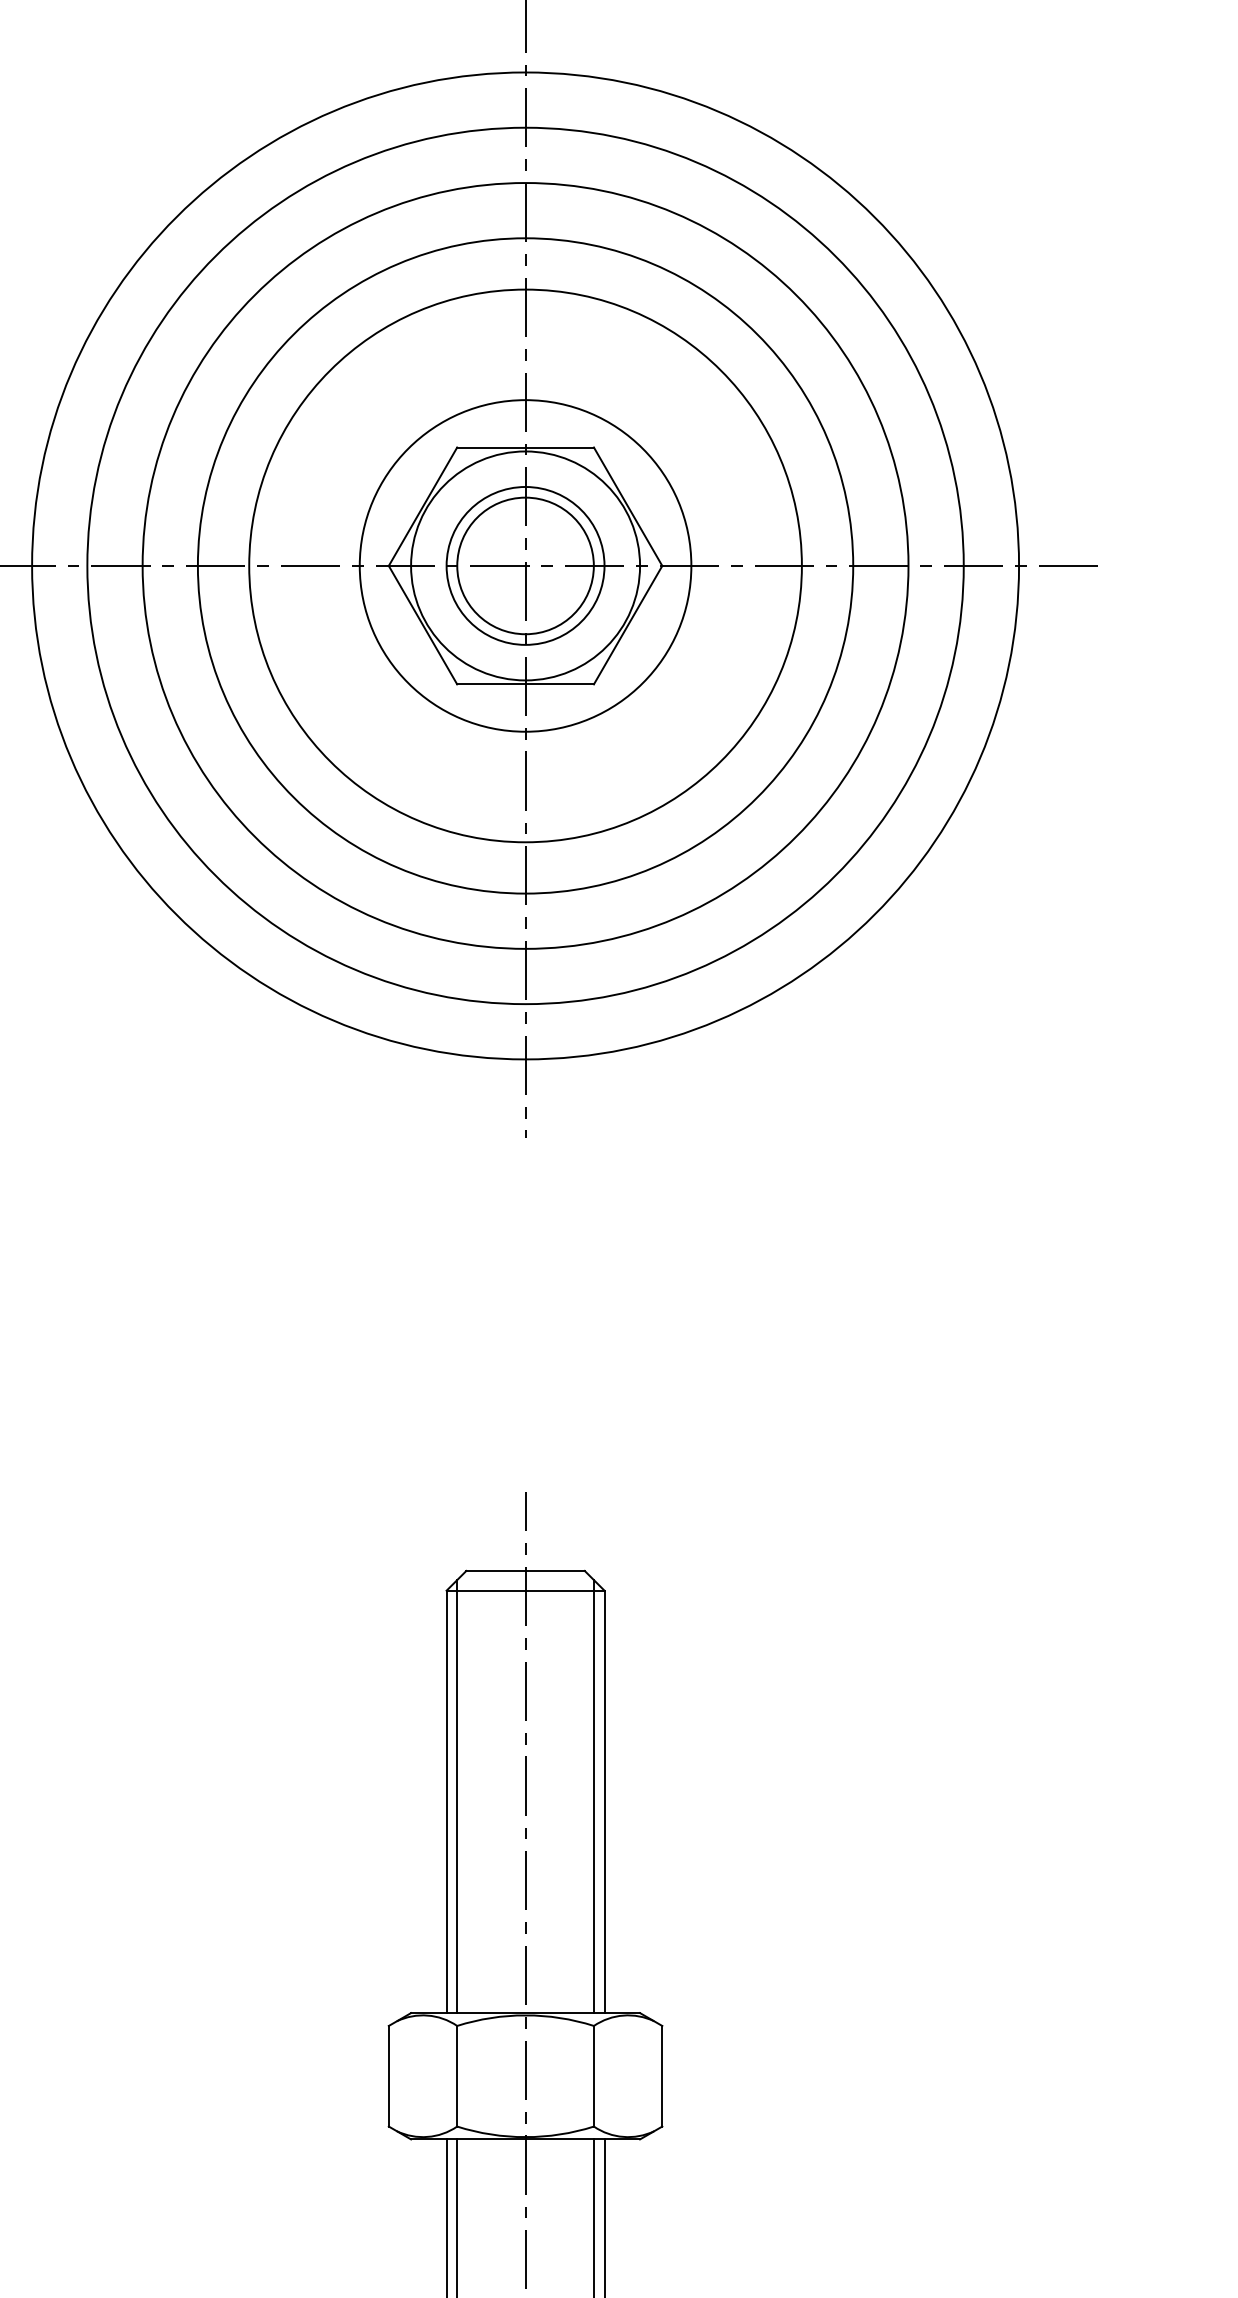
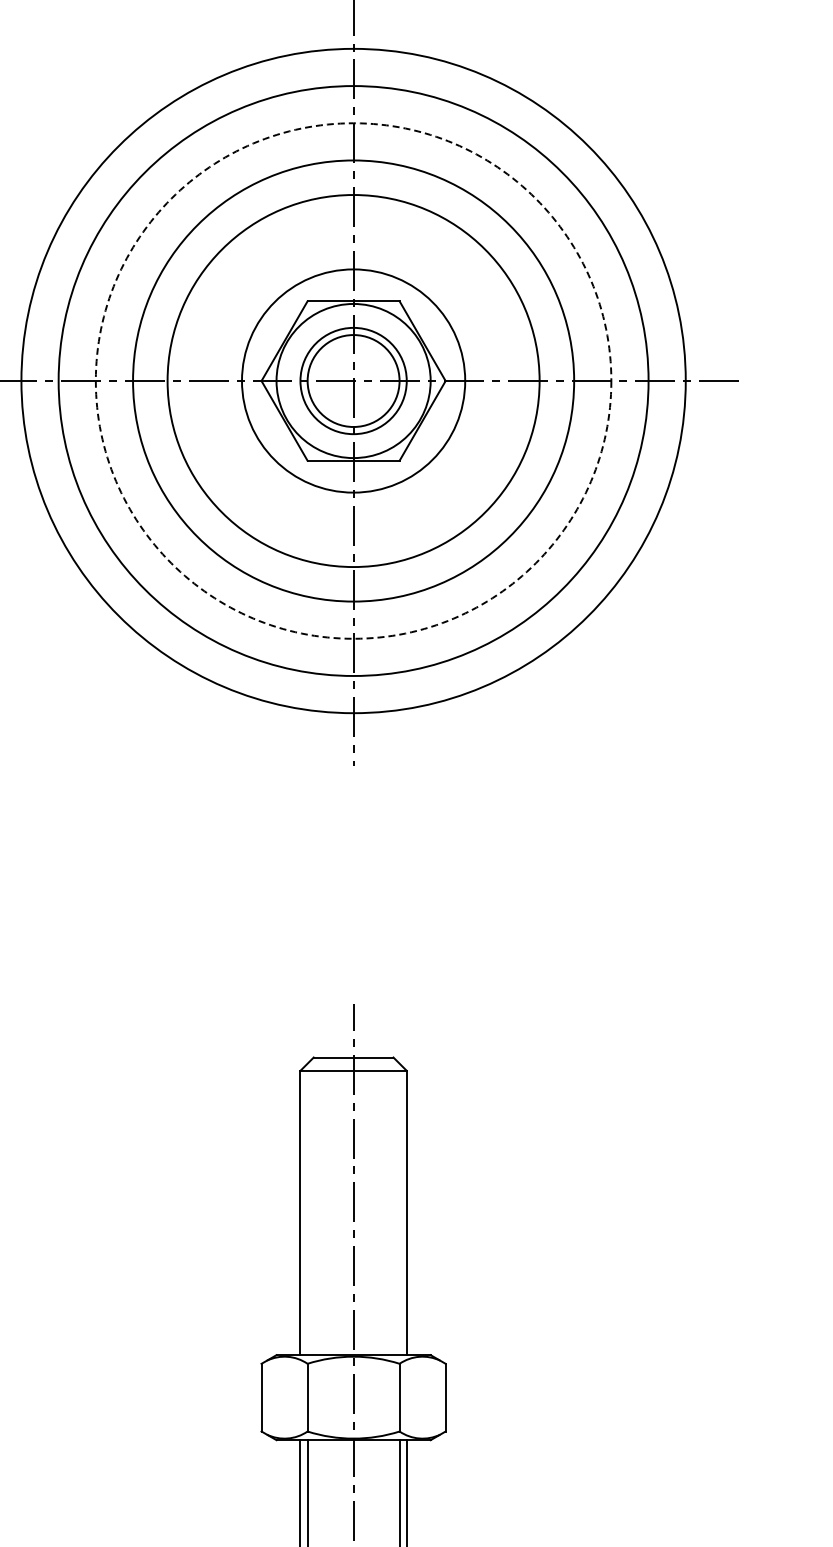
circle: (525, 565) -> (353, 380), solid -> dashed
line: (457, 1796) -> (307, 1209), removed
line: (593, 1796) -> (399, 1209), removed

